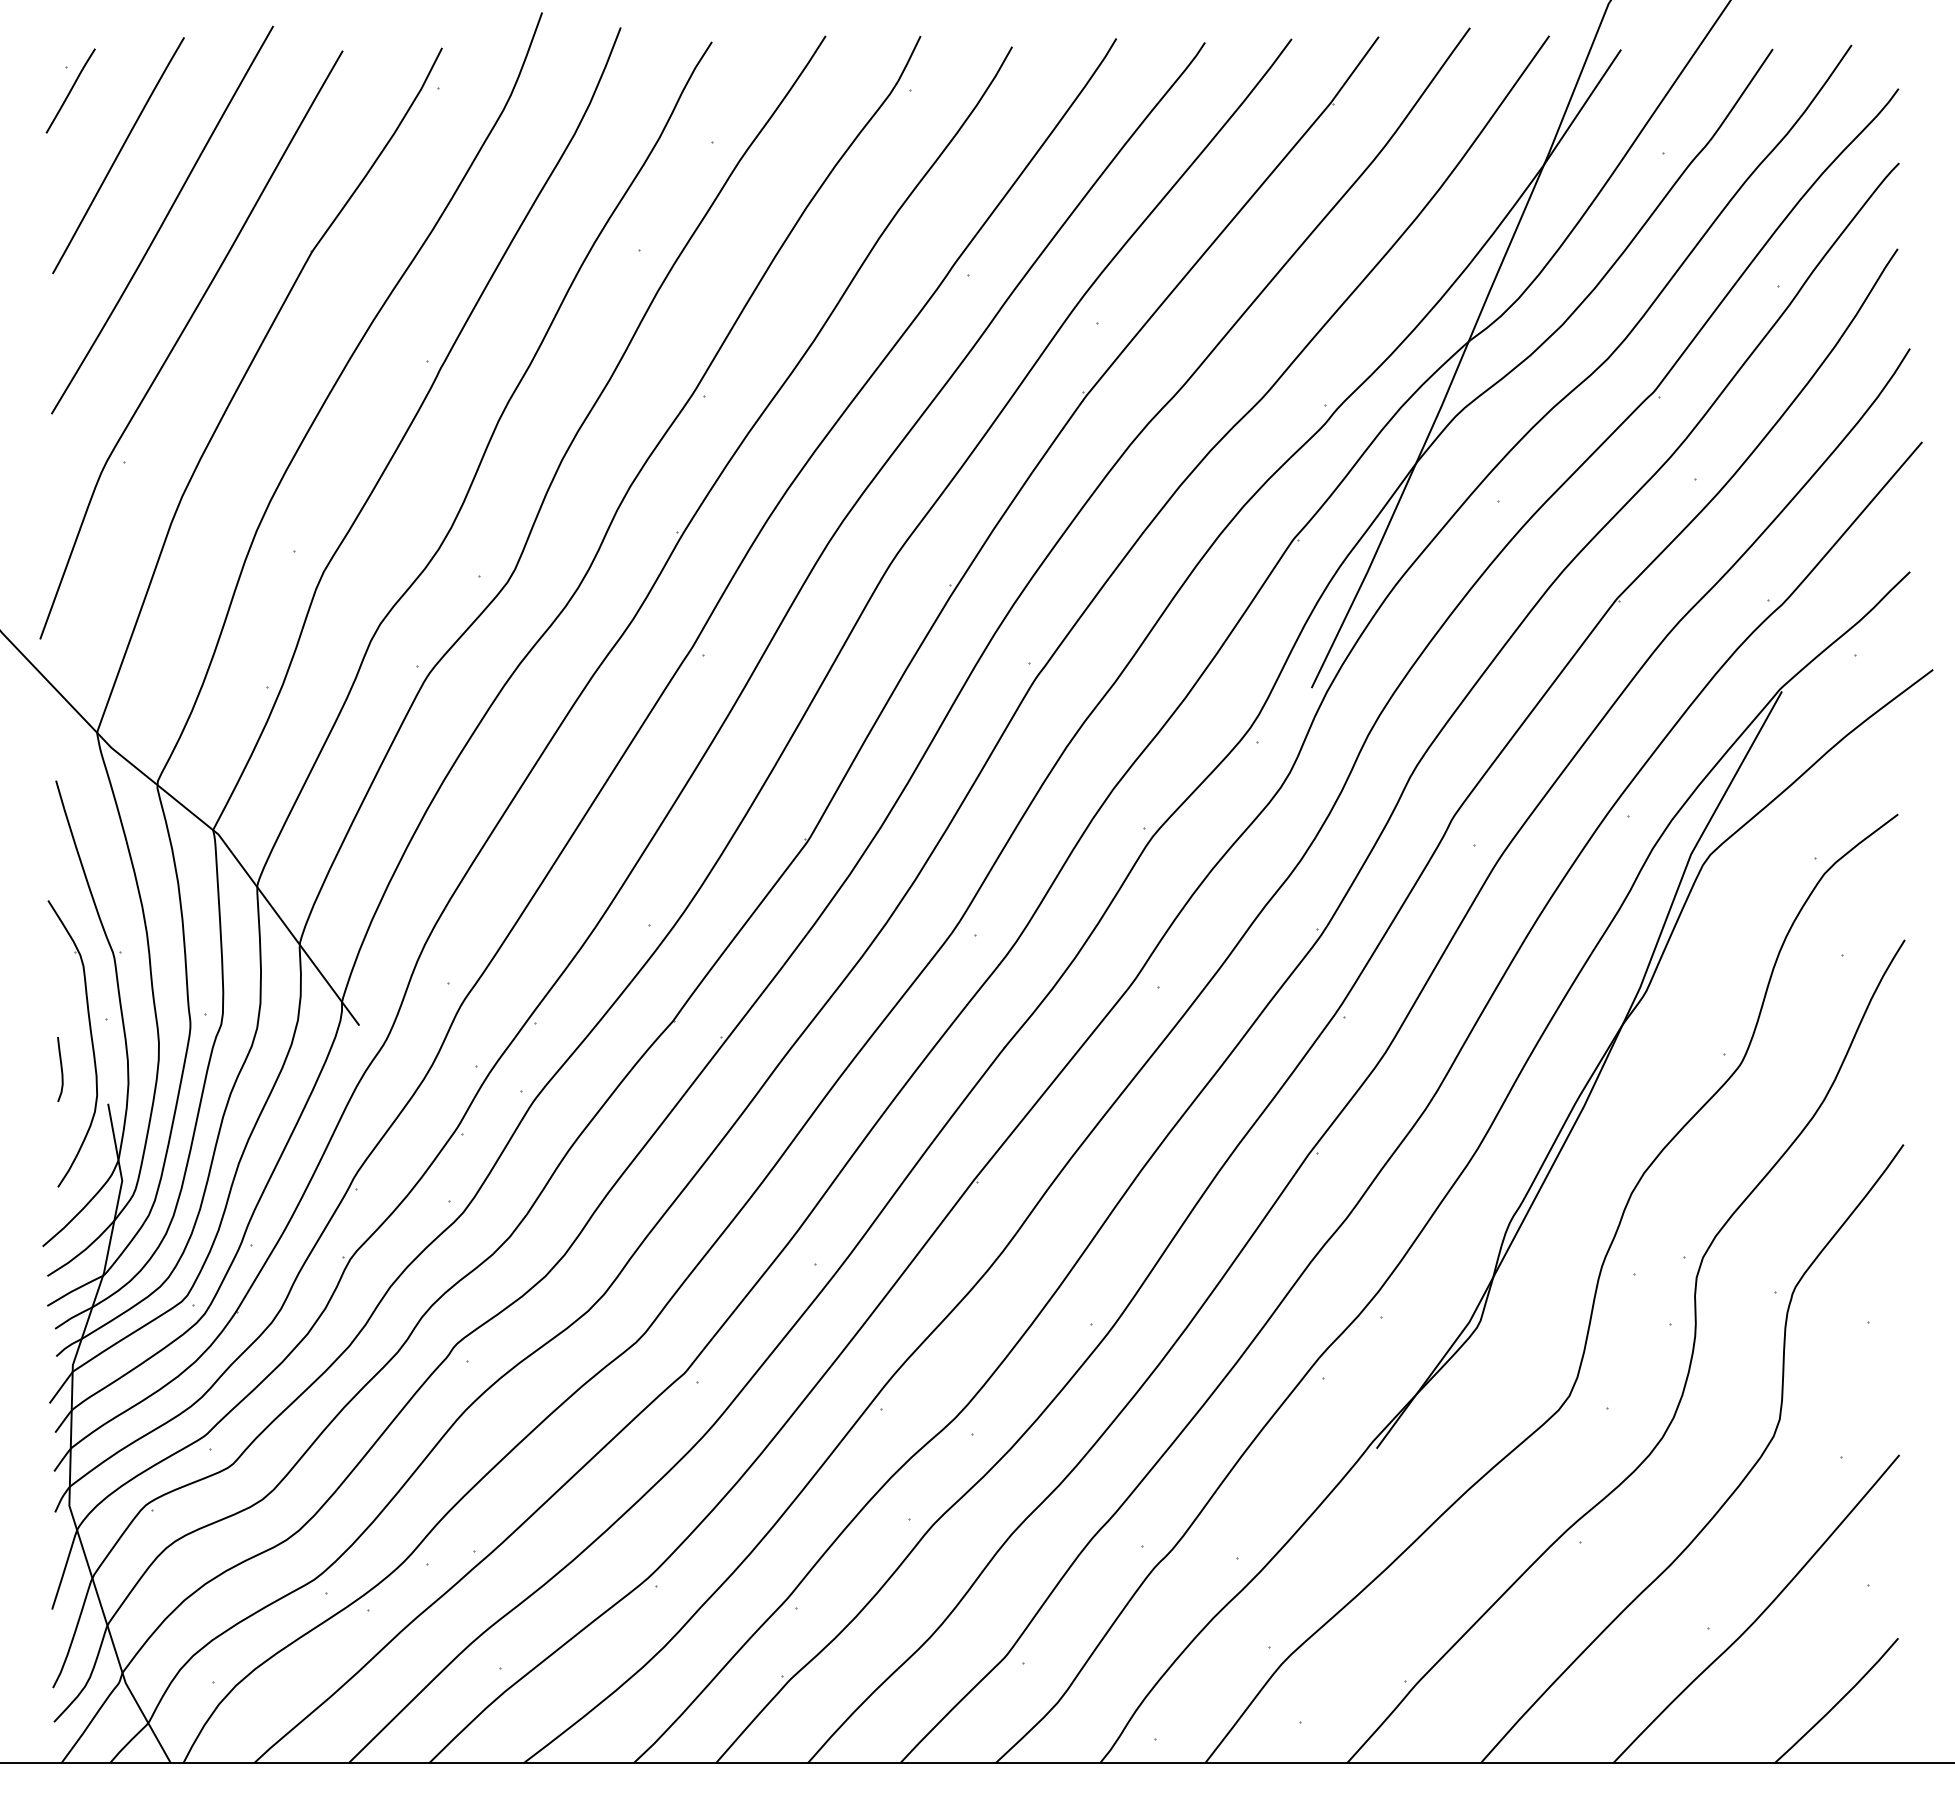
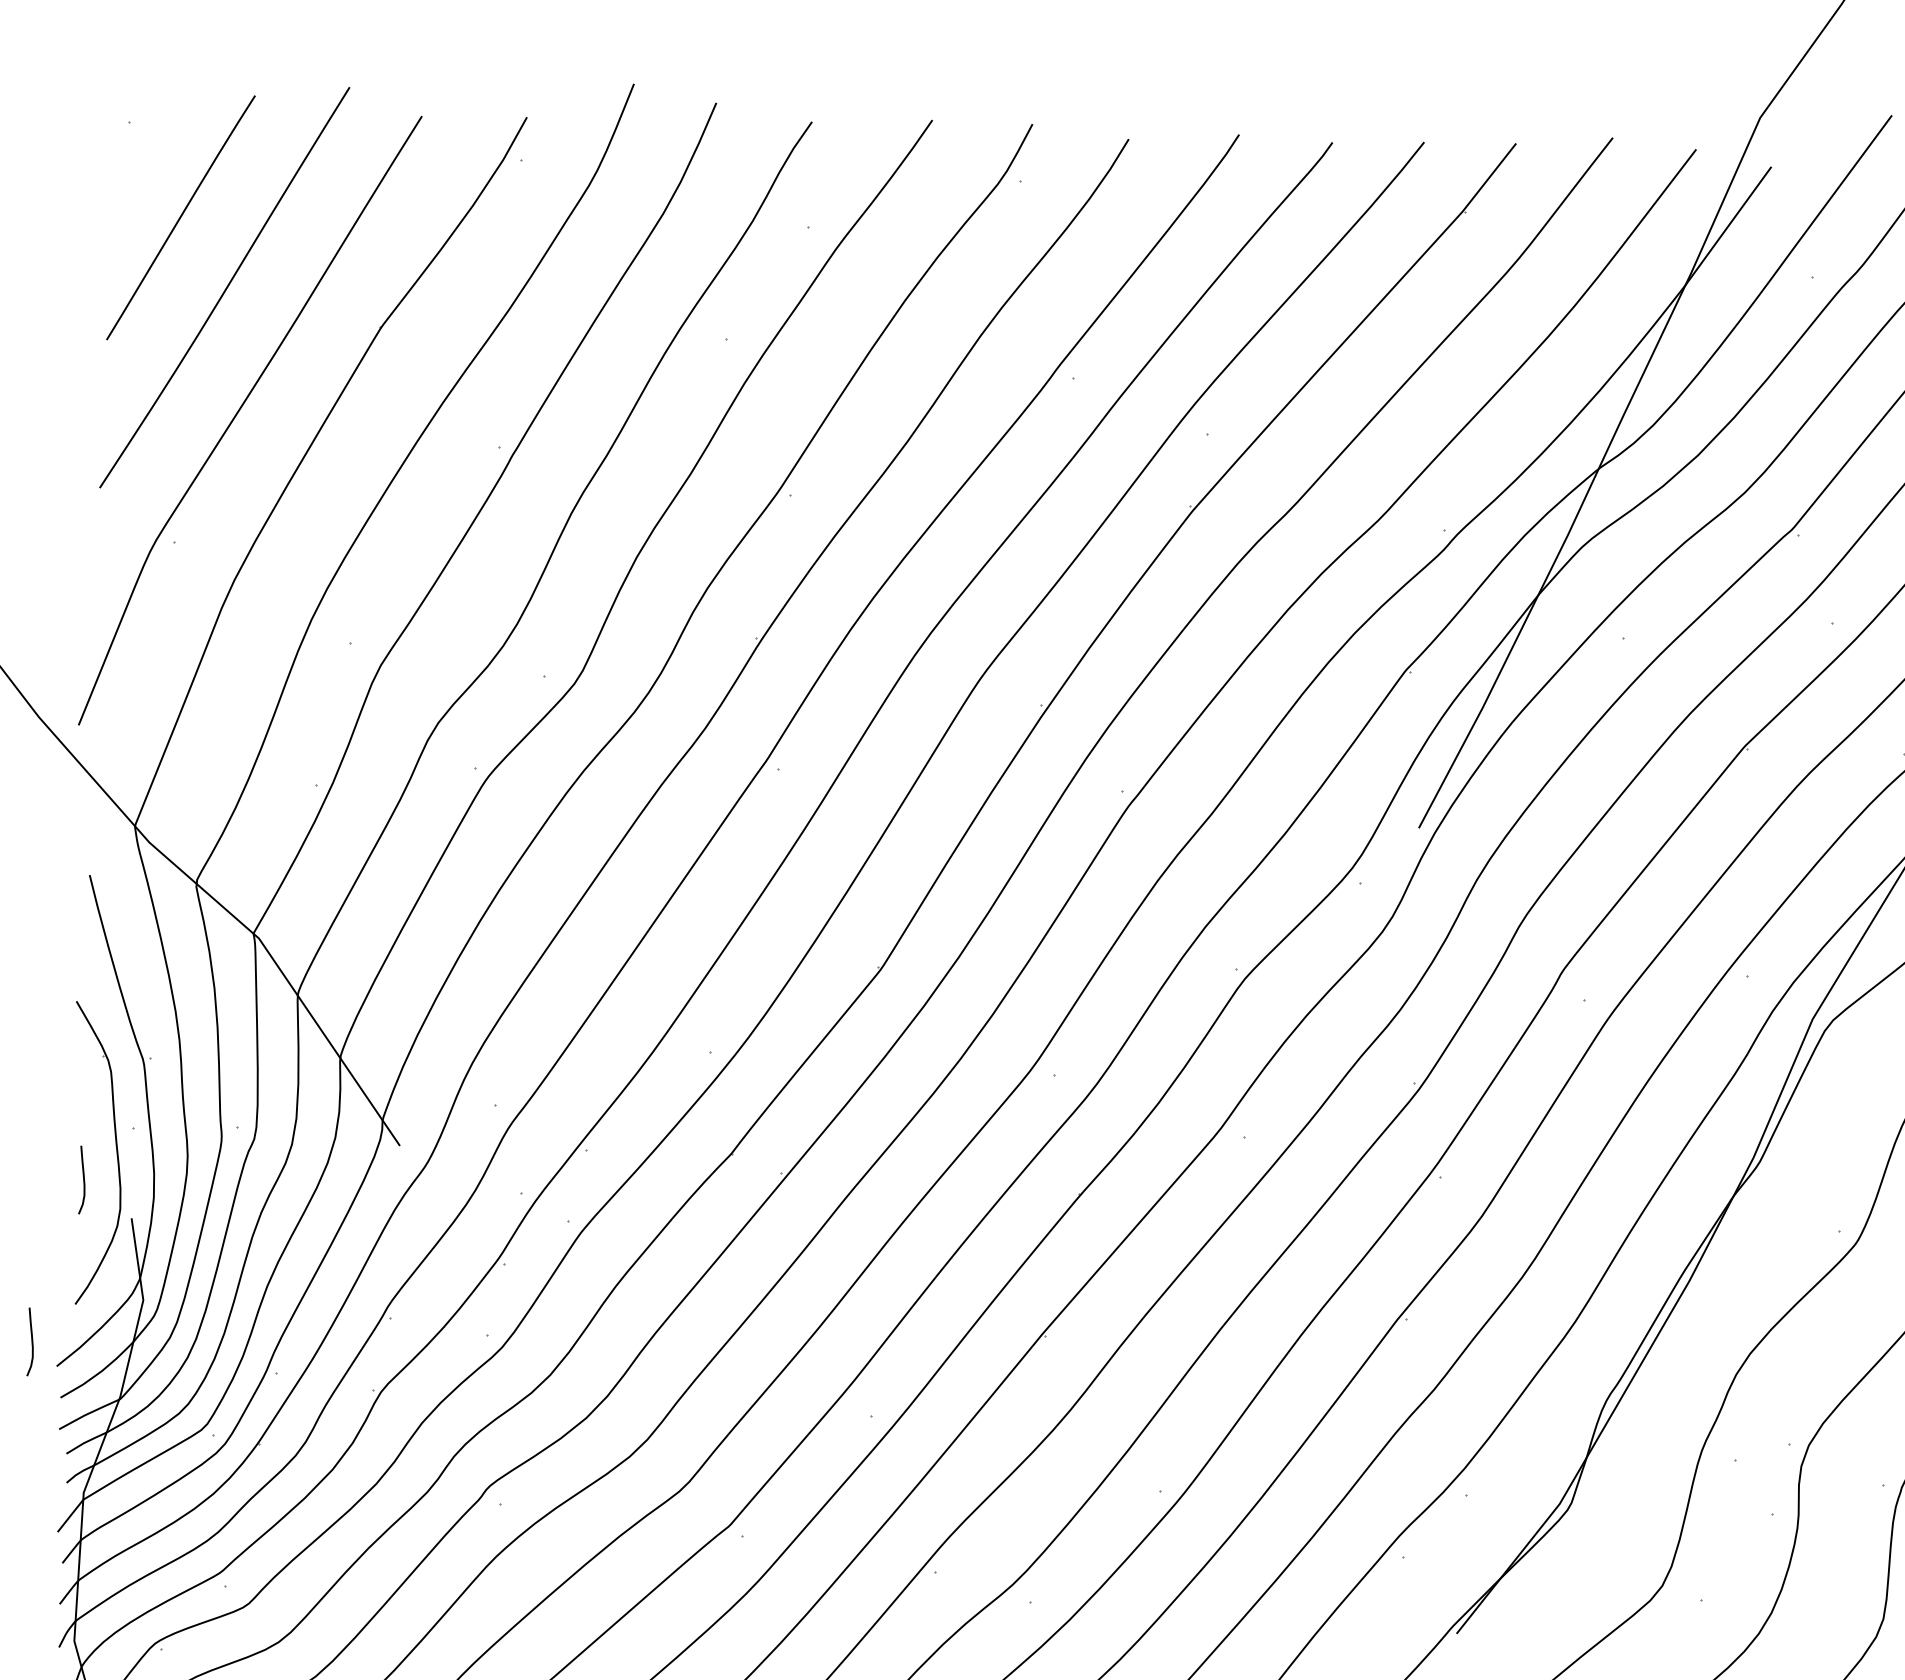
line: (70, 90) -> (132, 147), removed
curve: (17, 1223) -> (31, 1340), added

